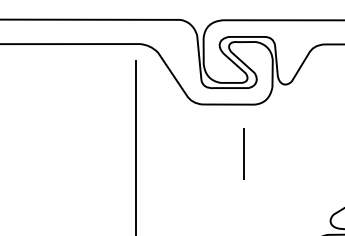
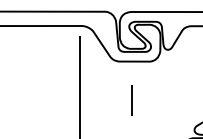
line: (243, 153) -> (131, 100), moved

